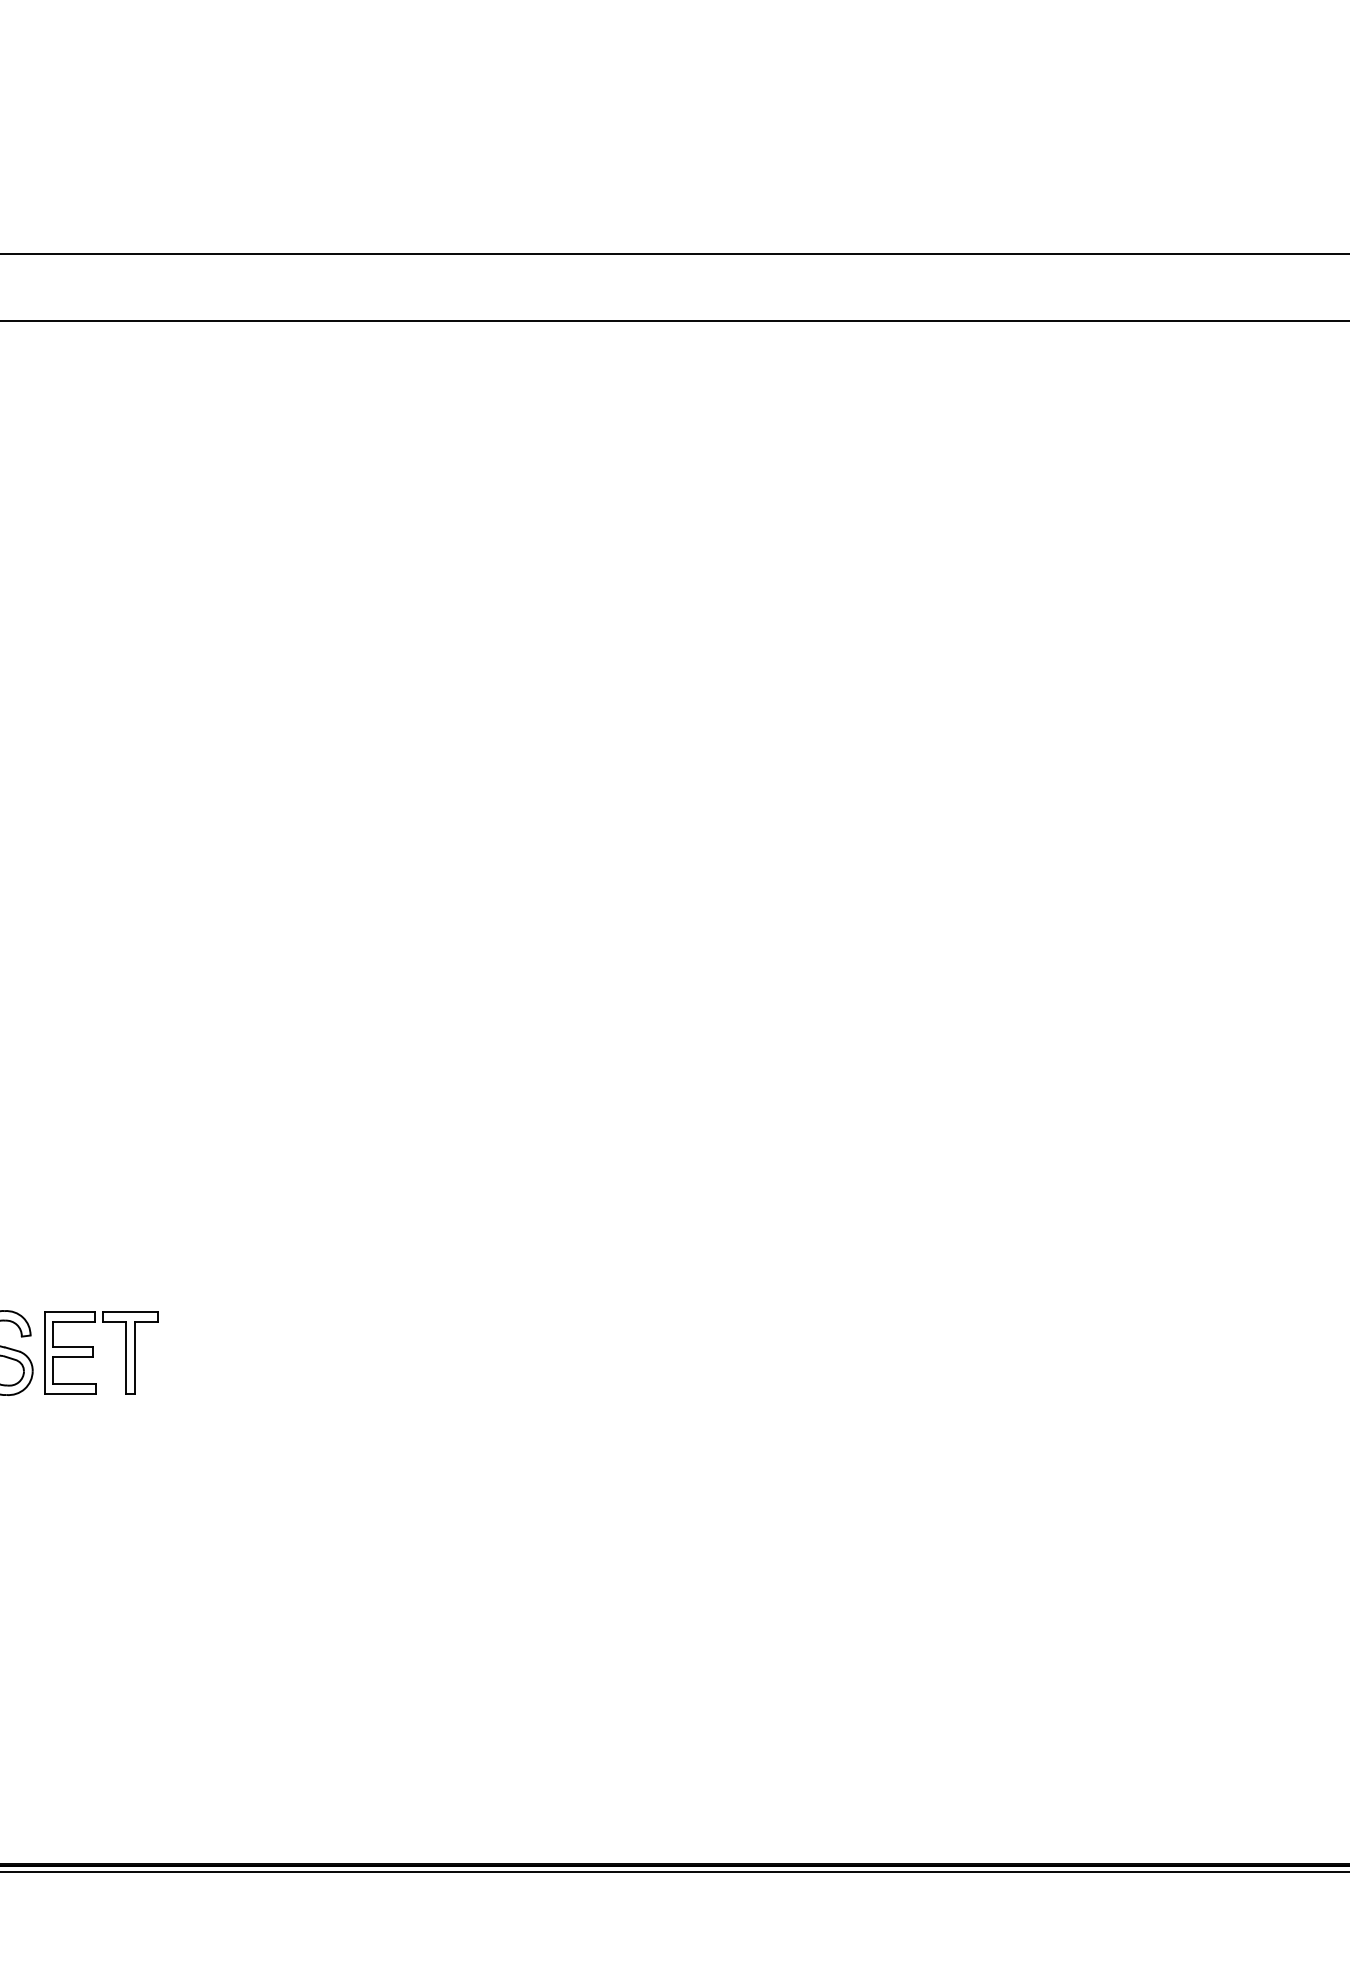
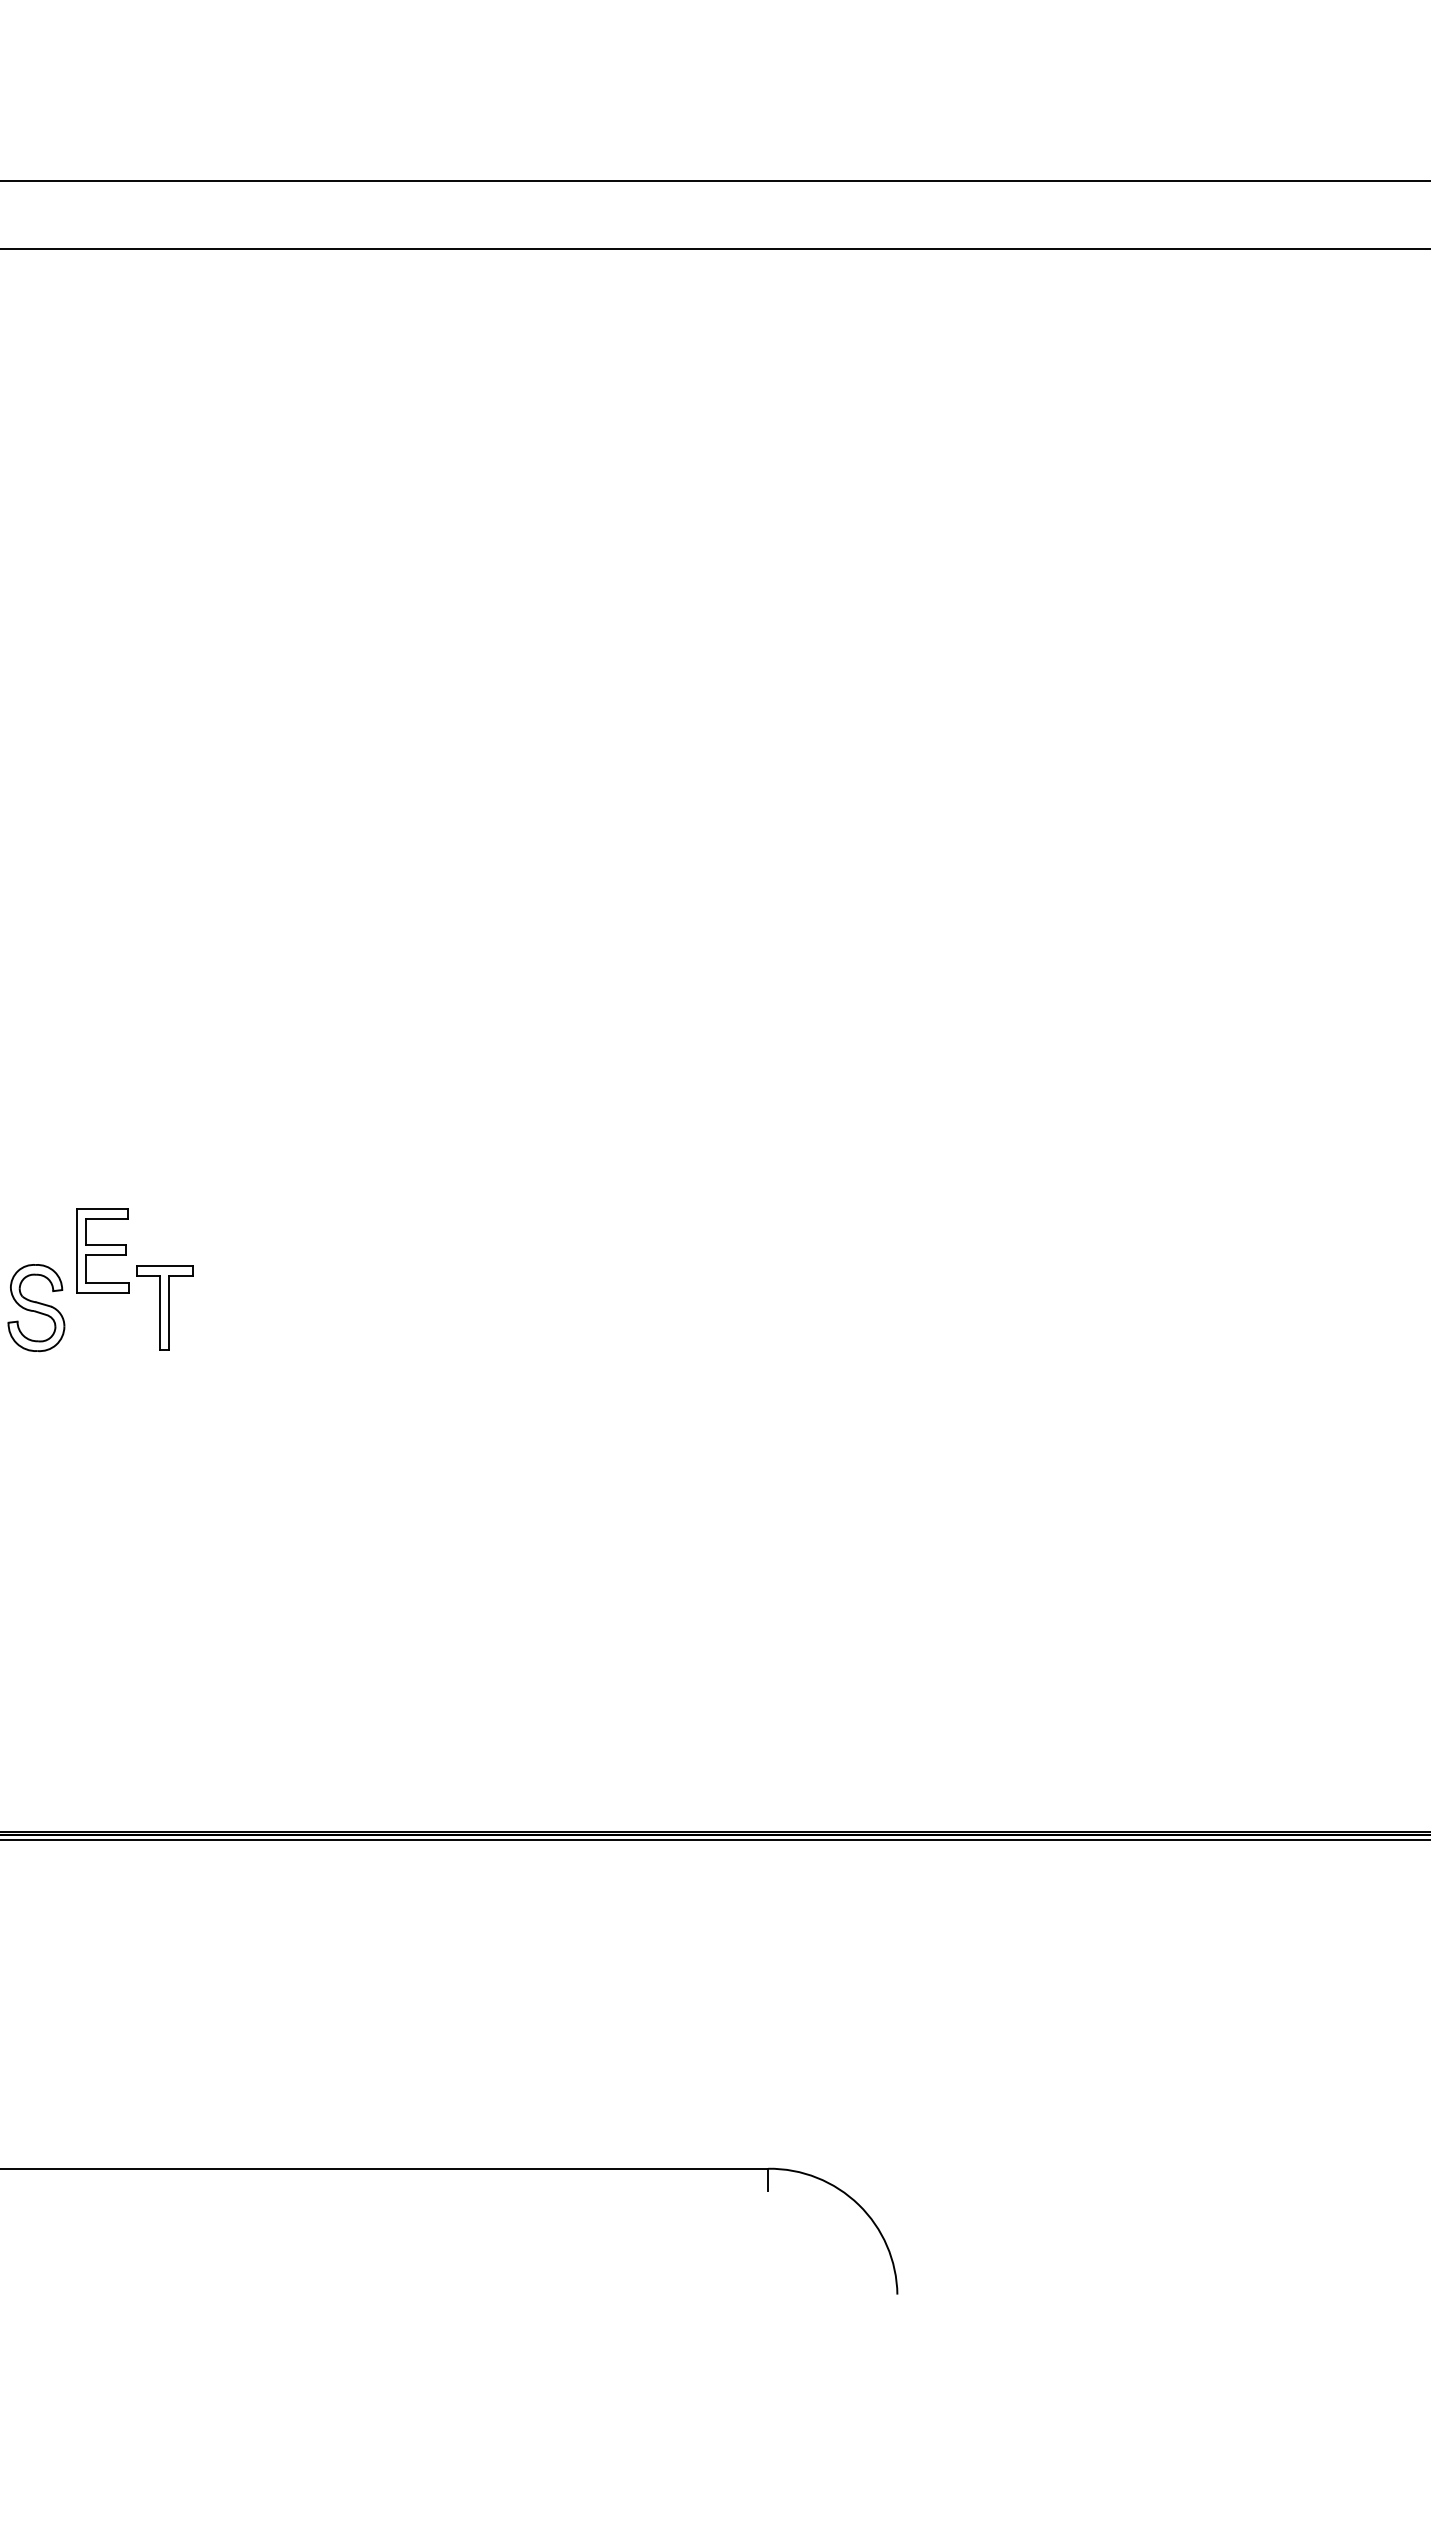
part: (69, 1352) -> (102, 1250), moved

